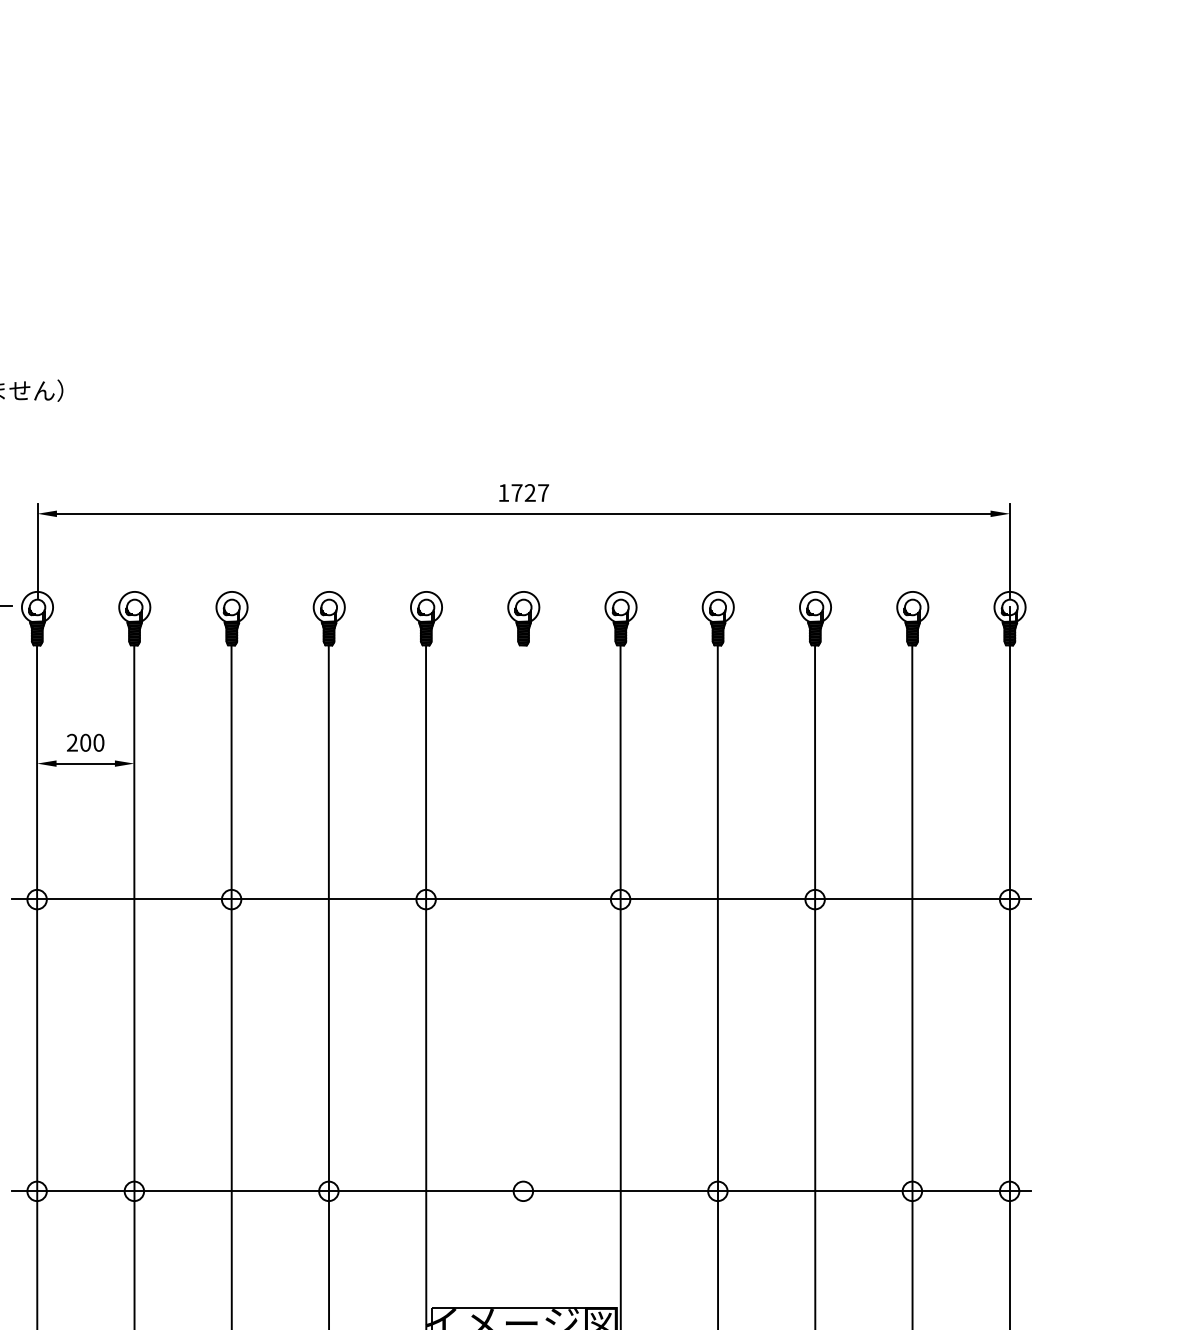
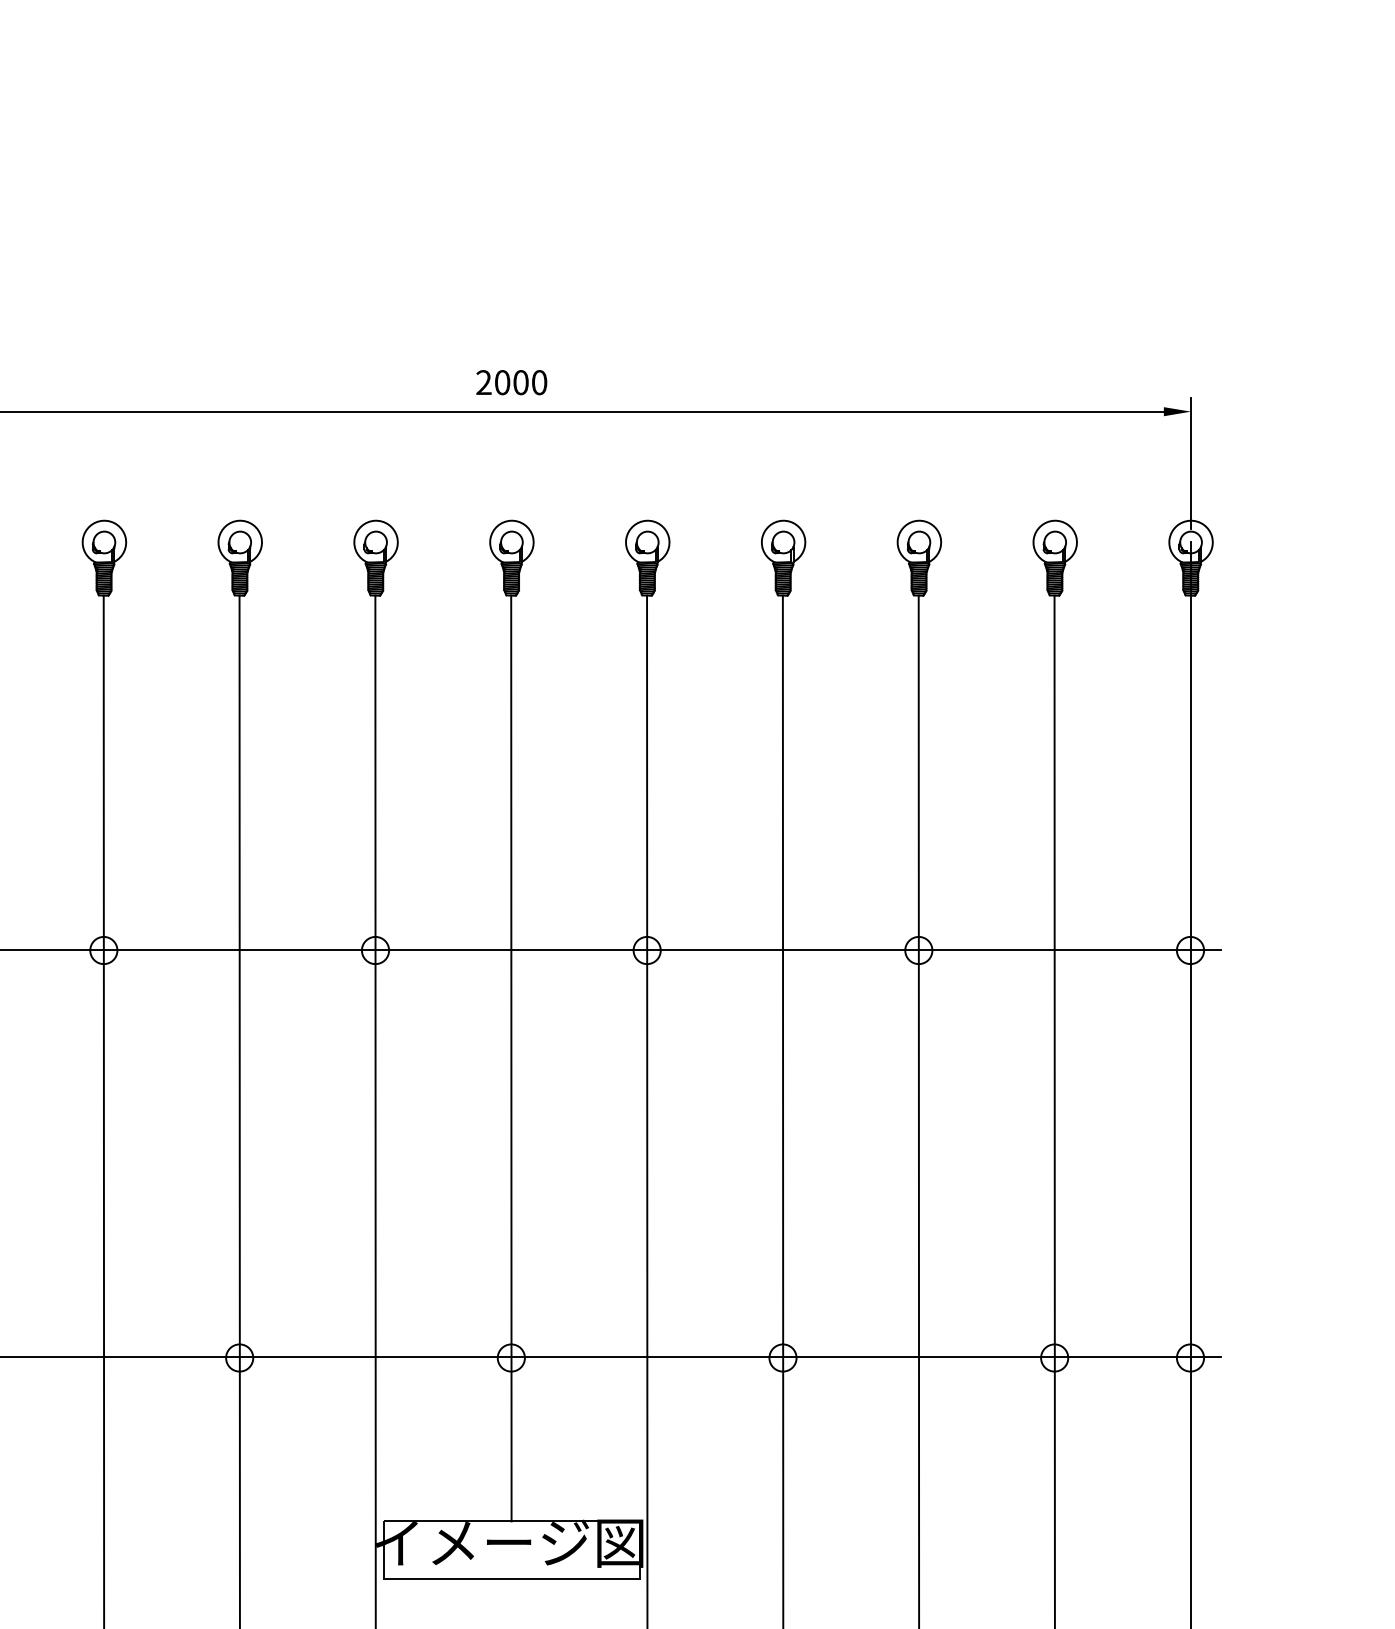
text: (523, 492) -> (511, 381), 1727 -> 2000
line: (523, 976) -> (511, 1057), added

